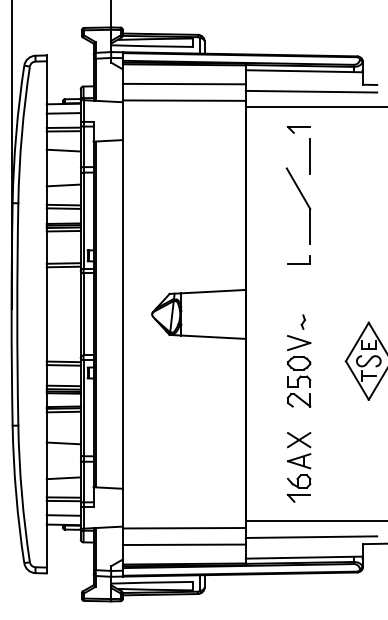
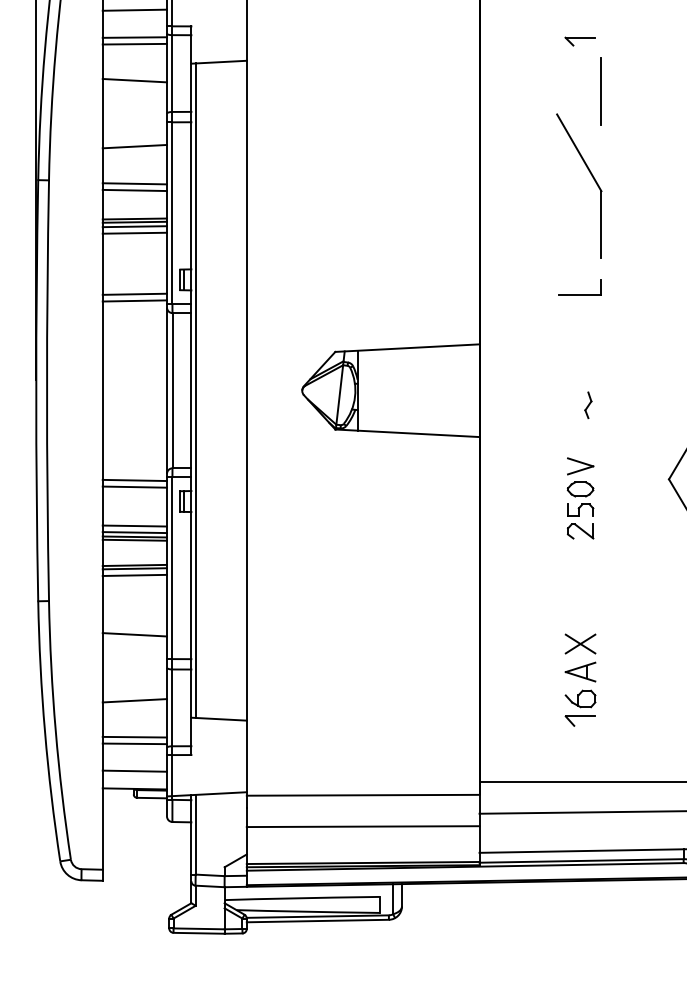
part: (298, 129) -> (579, 40), size x0.7
part: (299, 371) -> (581, 498), size x0.6
part: (299, 467) -> (581, 680), size x0.7

